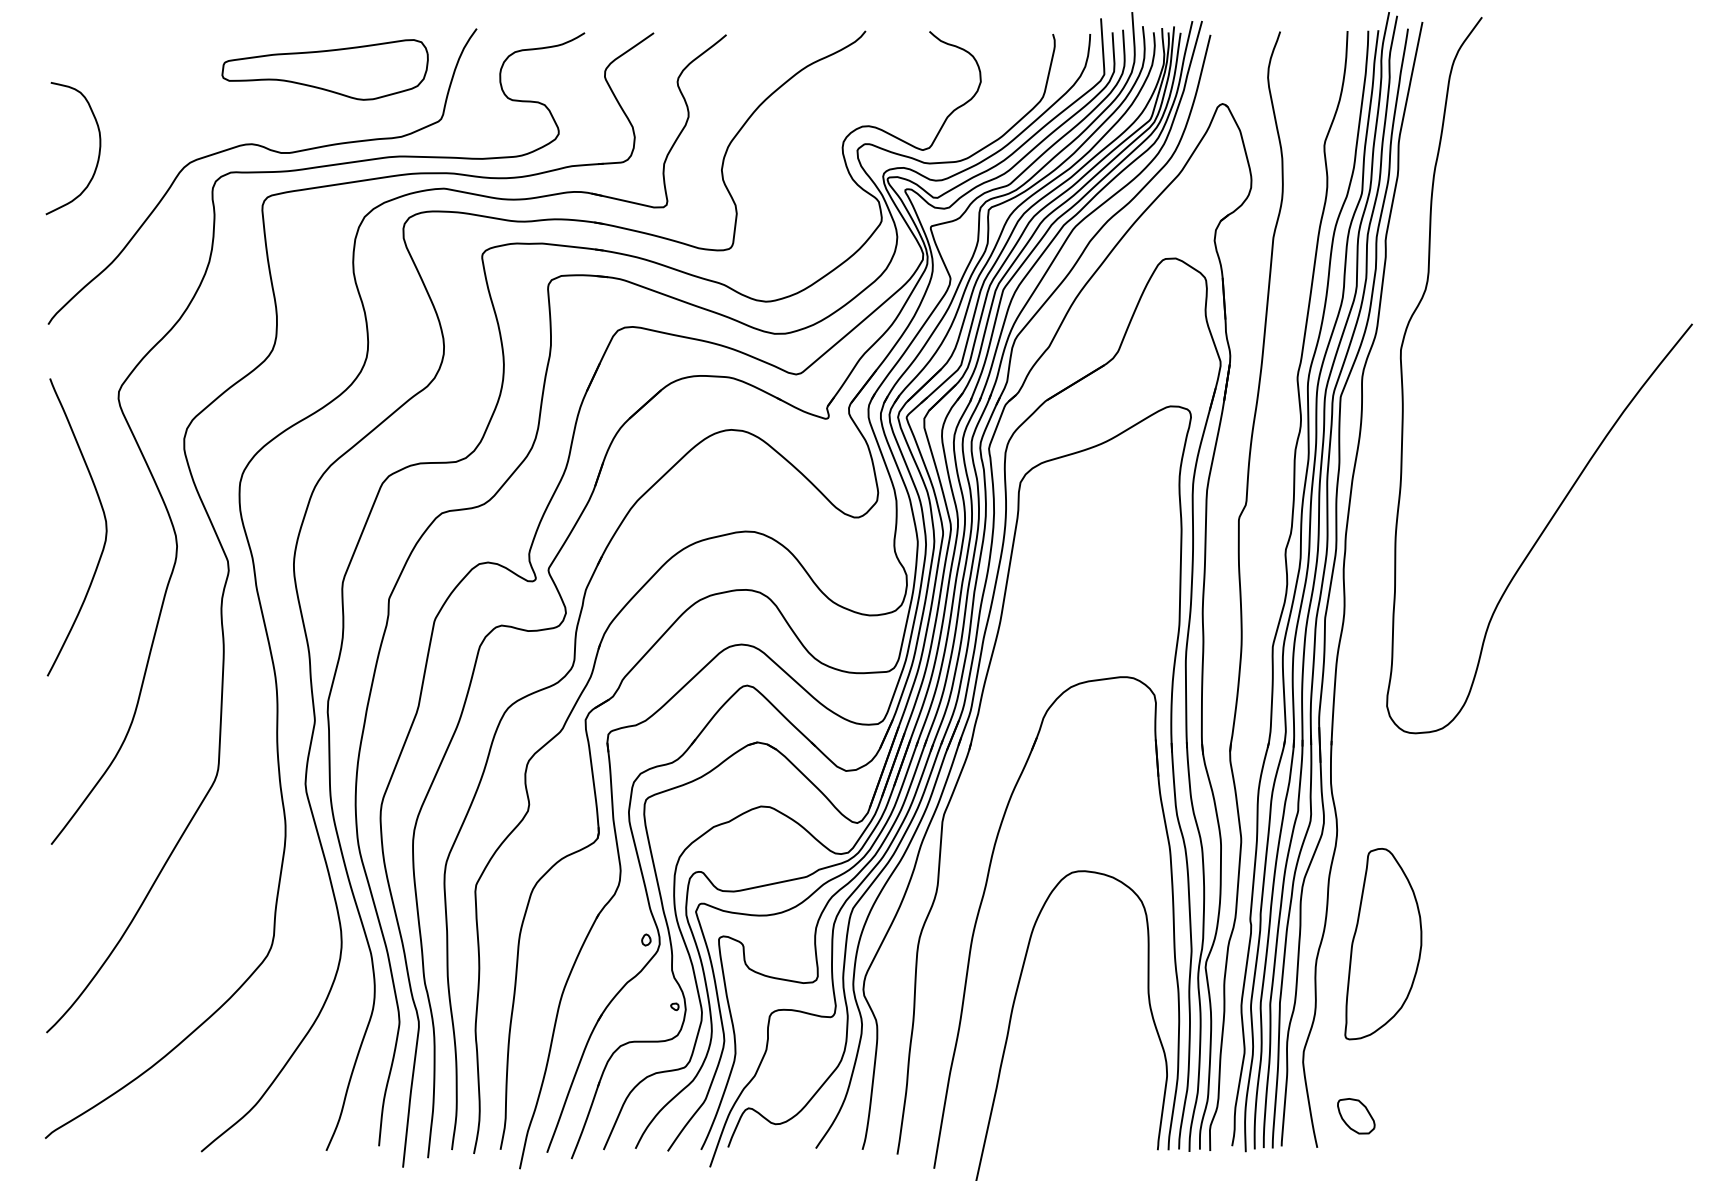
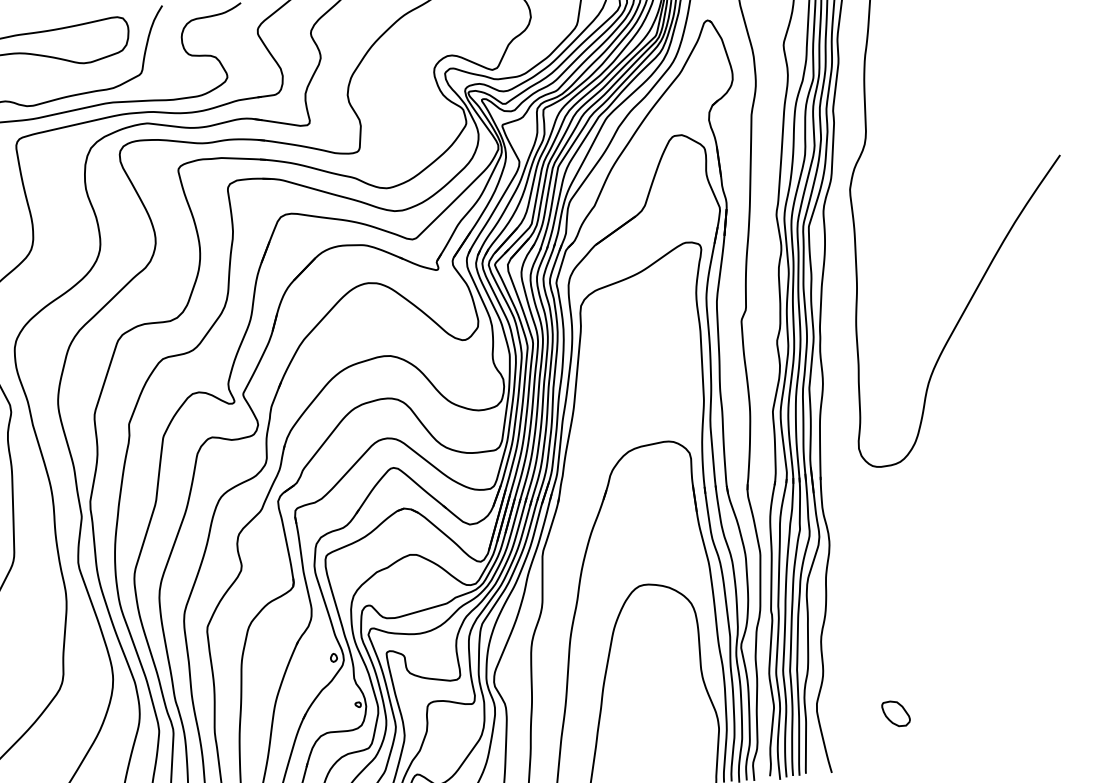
part: (1383, 944) -> (869, 621), removed
part: (1356, 1116) -> (896, 713), moved

